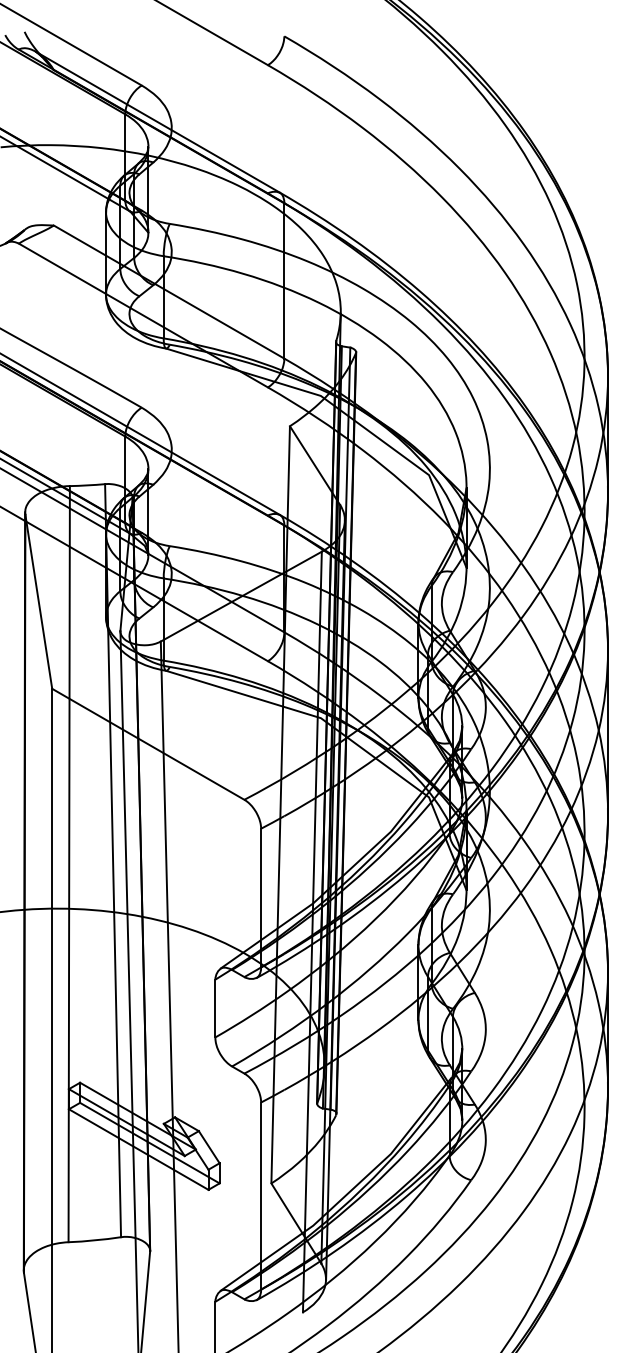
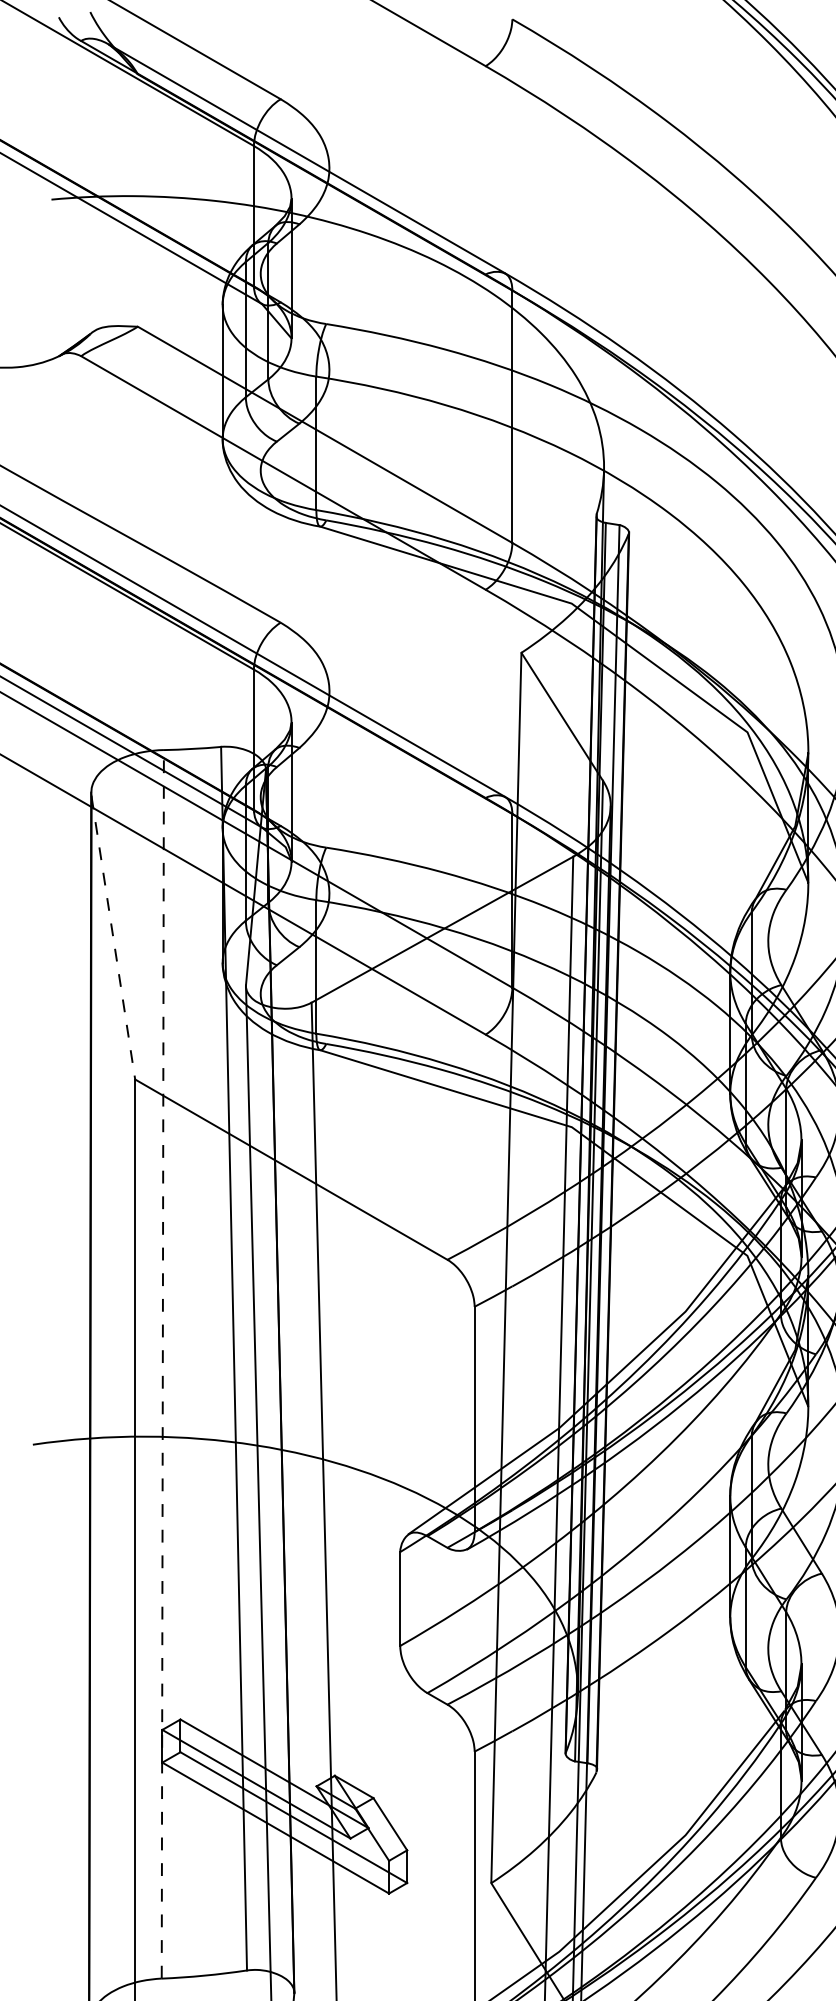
line: (38, 602) -> (112, 939), solid -> dashed
line: (69, 863) -> (163, 1363), solid -> dashed

